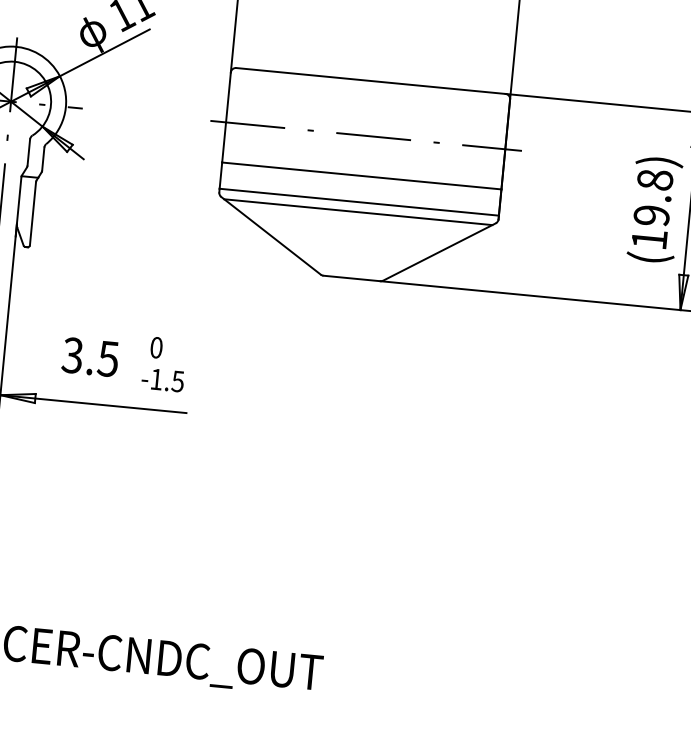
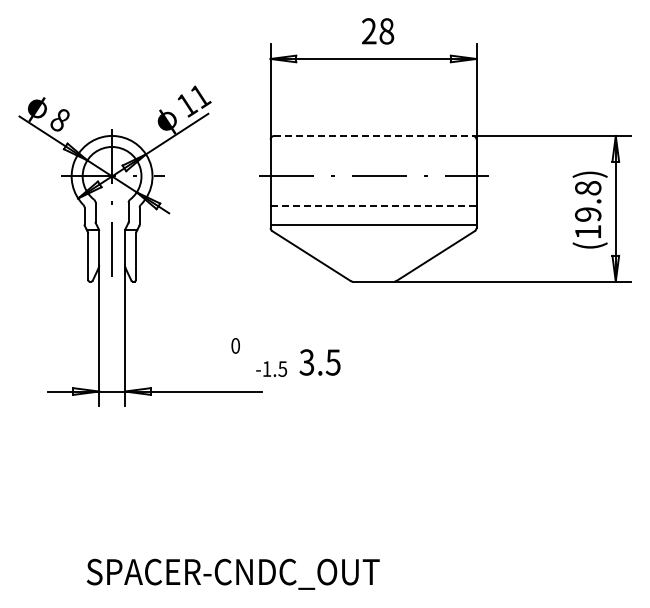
line: (372, 80) -> (374, 135), solid -> dashed
line: (361, 175) -> (373, 205), solid -> dashed
line: (358, 211) -> (373, 232), removed
text: (89, 357) -> (319, 362), moved
text: (162, 379) -> (271, 368), moved

